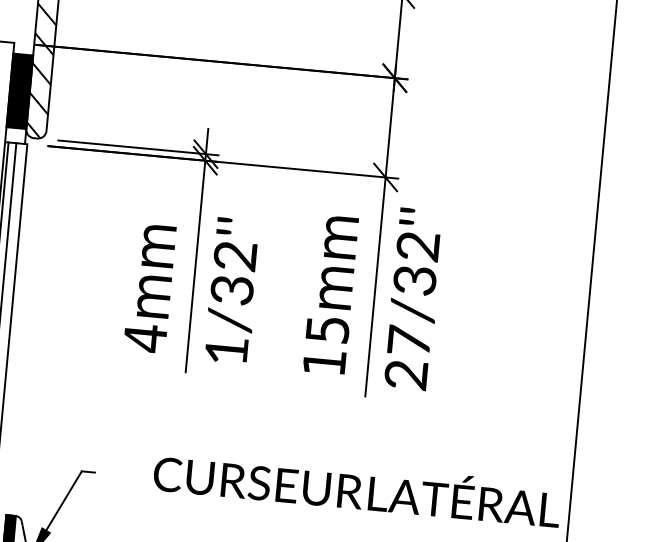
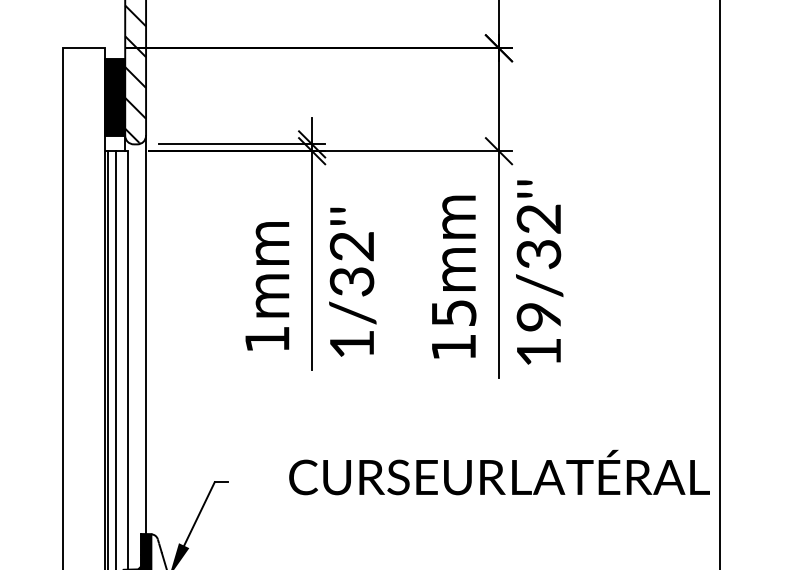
line: (29, 322) -> (146, 334), added
text: (145, 338) -> (267, 339), 4mm -> 1mm
text: (407, 356) -> (538, 333), 27/32''\f] -> 19/32''\f]

